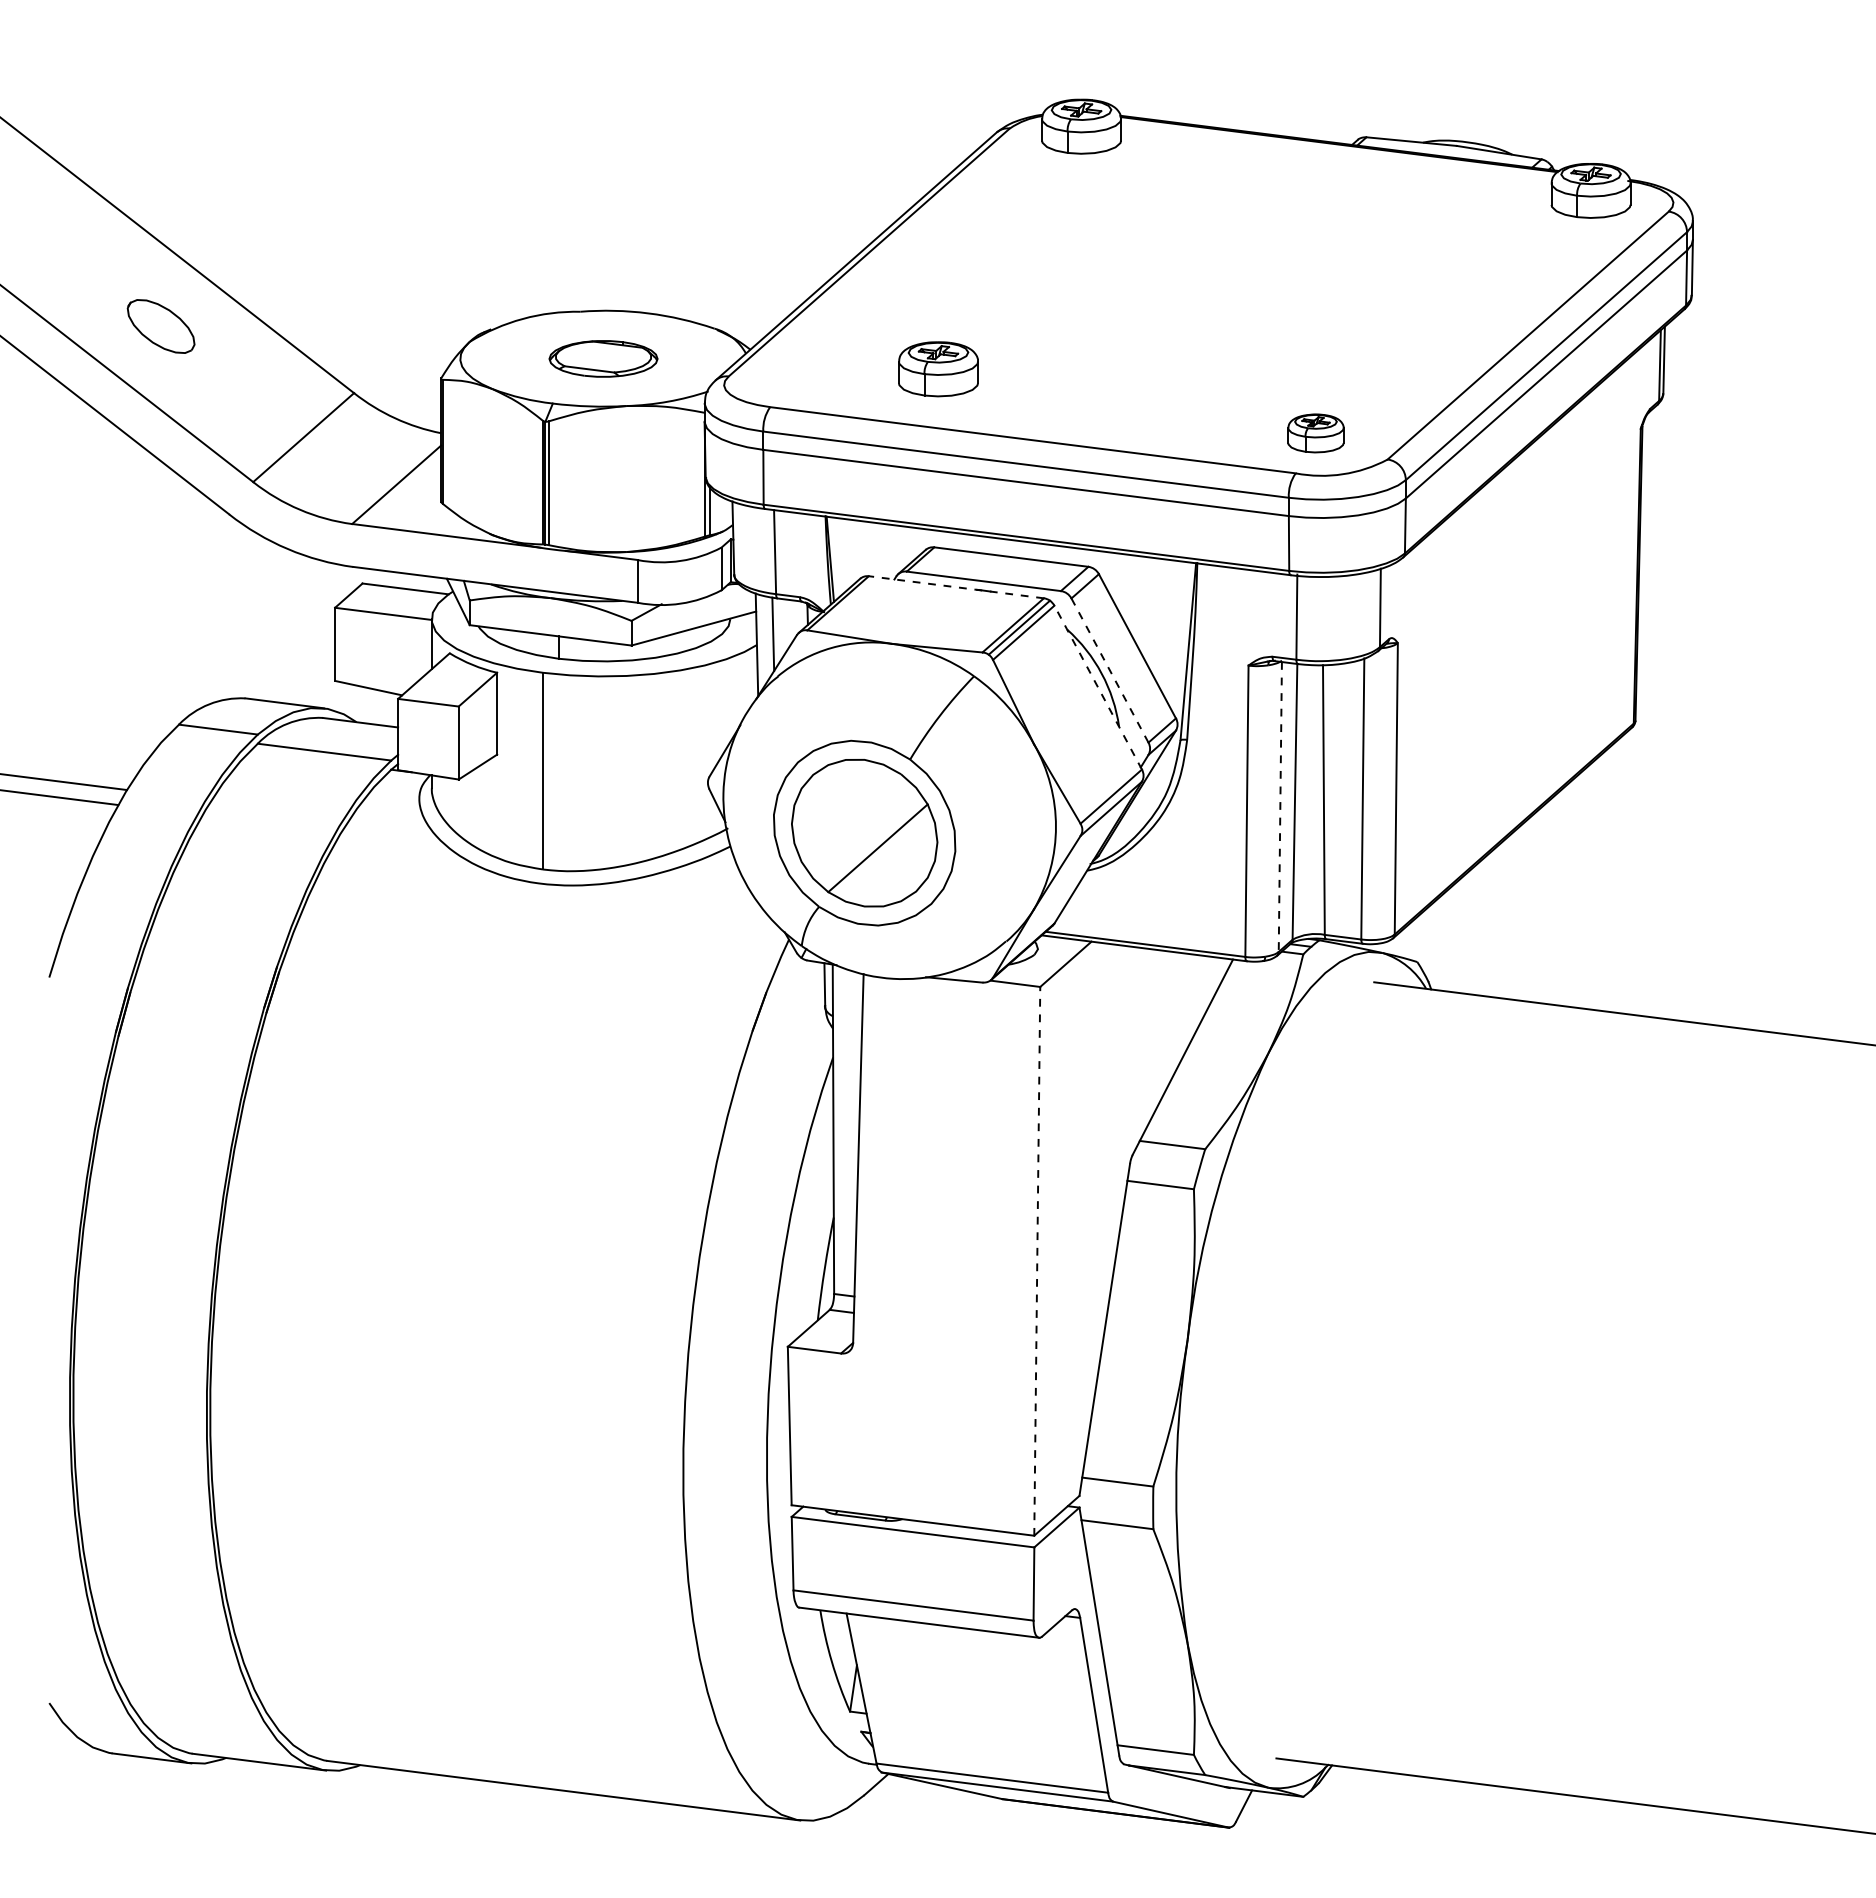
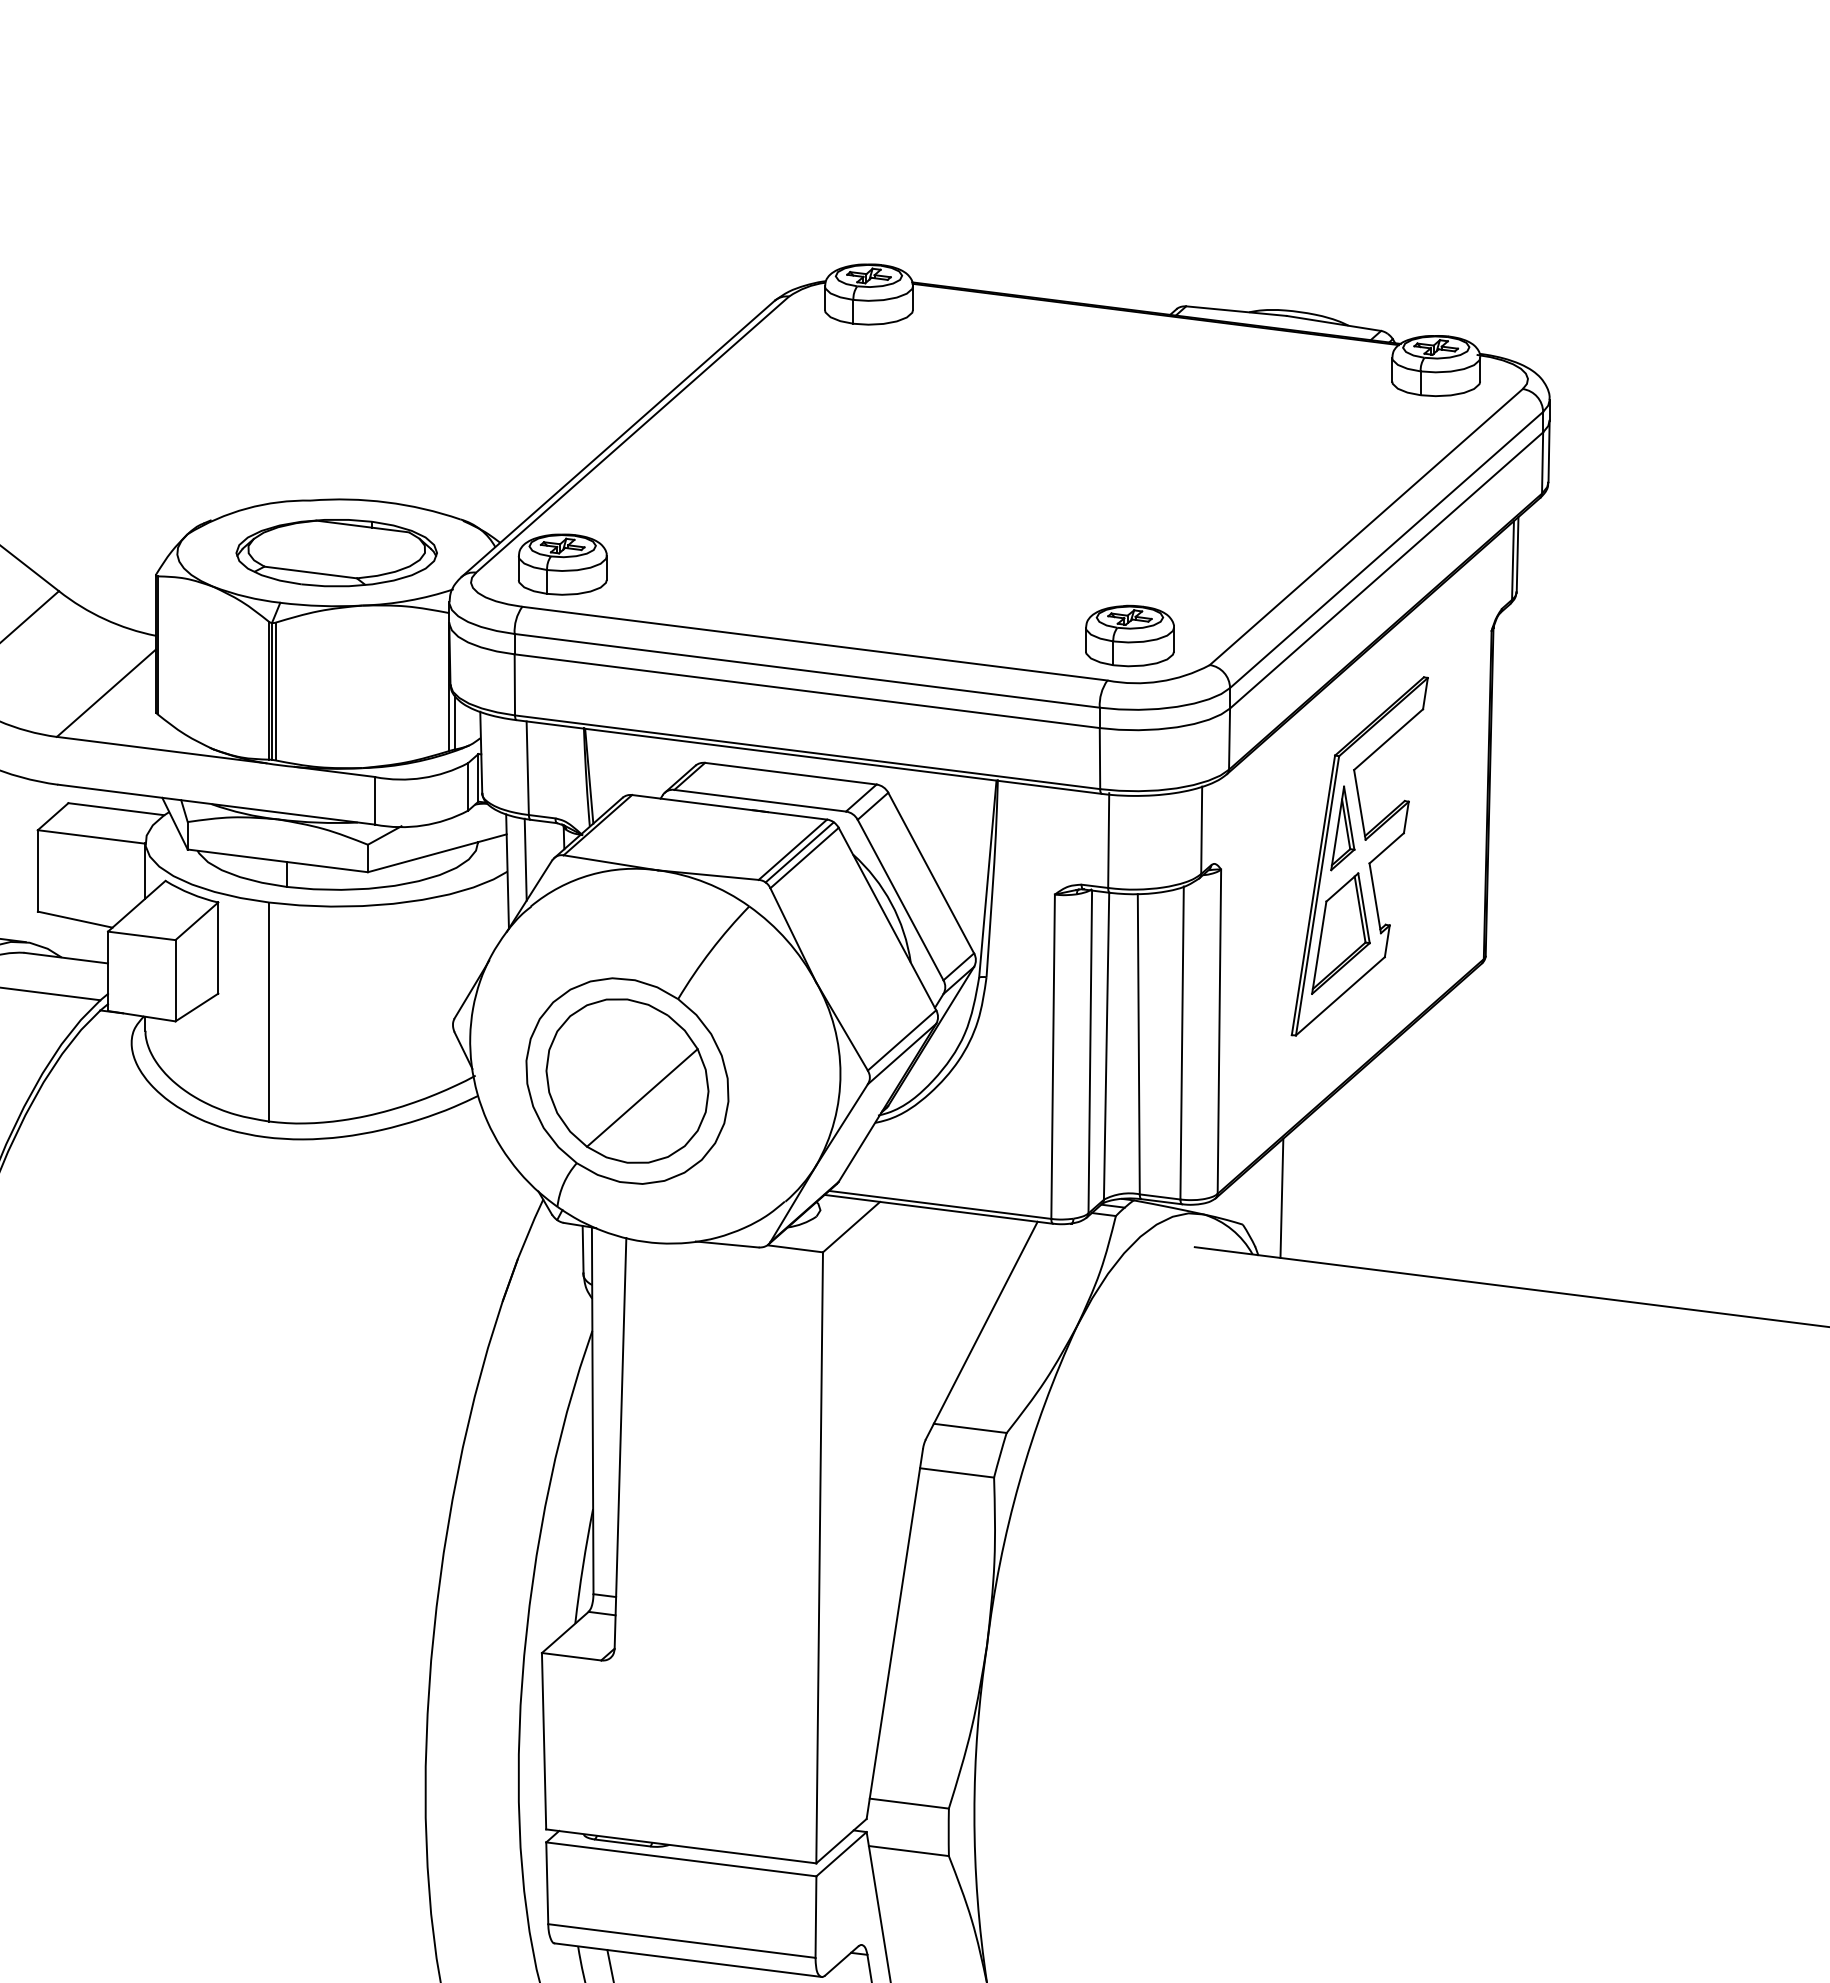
part: (603, 358) -> (336, 552), size x1.67
part: (938, 369) -> (562, 564), moved
part: (1315, 433) -> (1129, 636), size x1.43
line: (955, 587) -> (728, 807), dashed -> solid
part: (1522, 631) -> (1359, 856), added
line: (1109, 670) -> (900, 900), dashed -> solid
line: (1098, 687) -> (887, 918), dashed -> solid
line: (1280, 807) -> (1090, 1052), dashed -> solid
line: (1452, 937) -> (1281, 1197), added
line: (1037, 1260) -> (819, 1556), dashed -> solid

